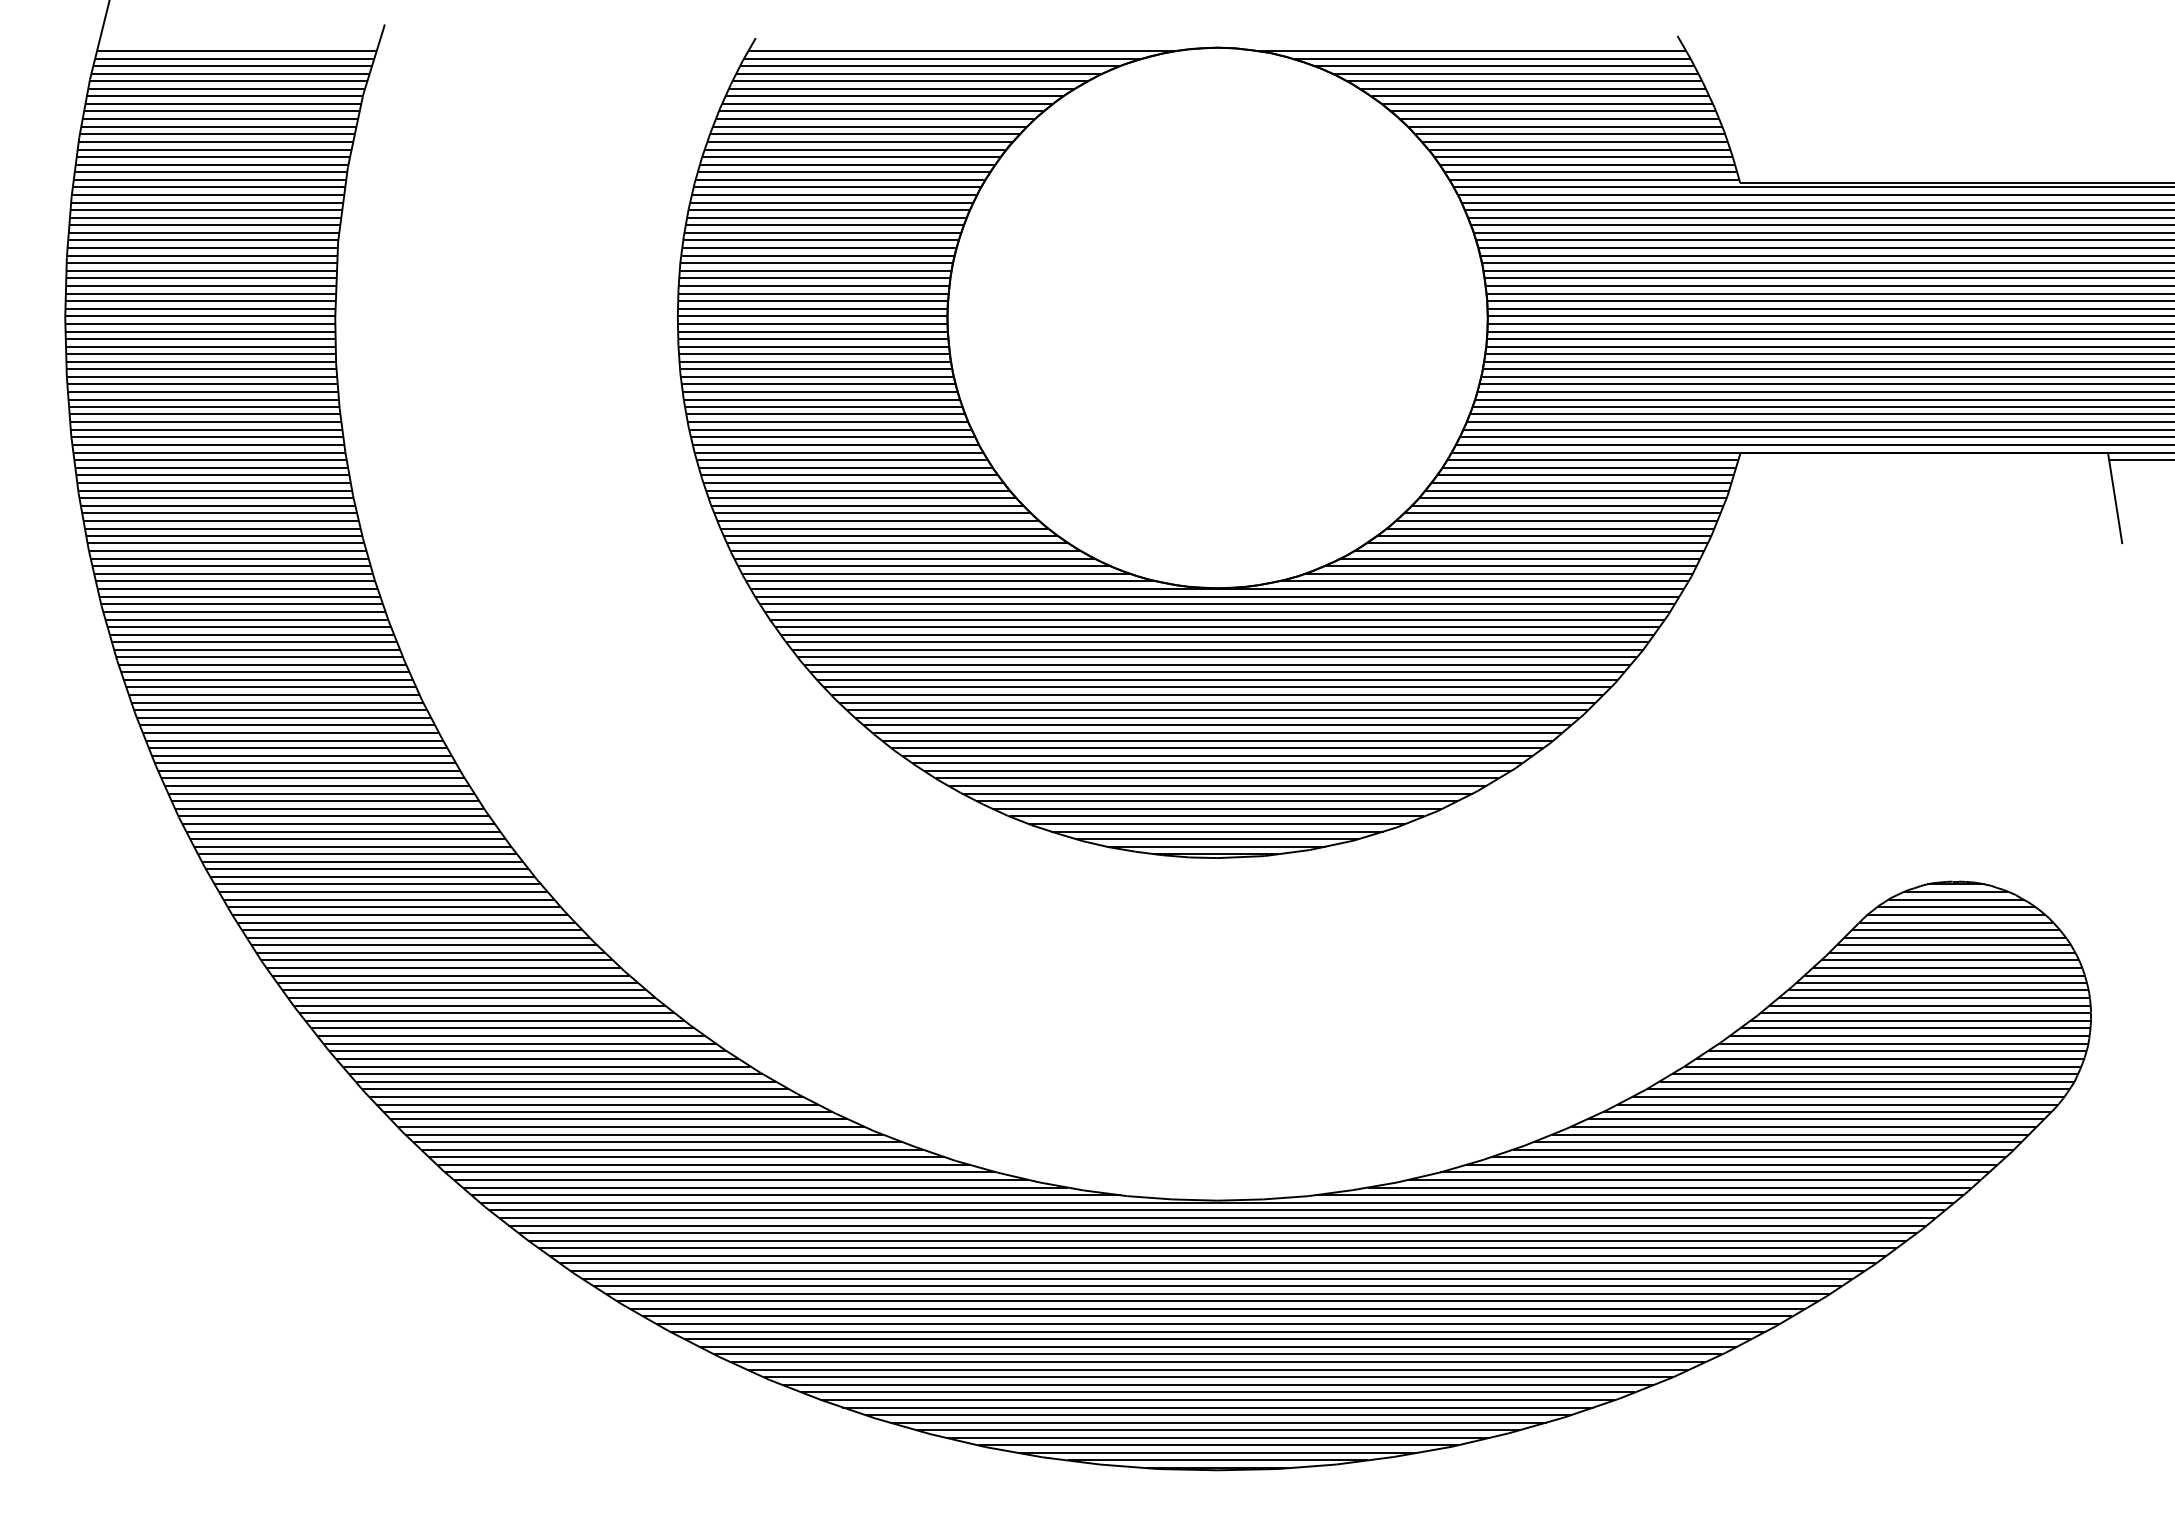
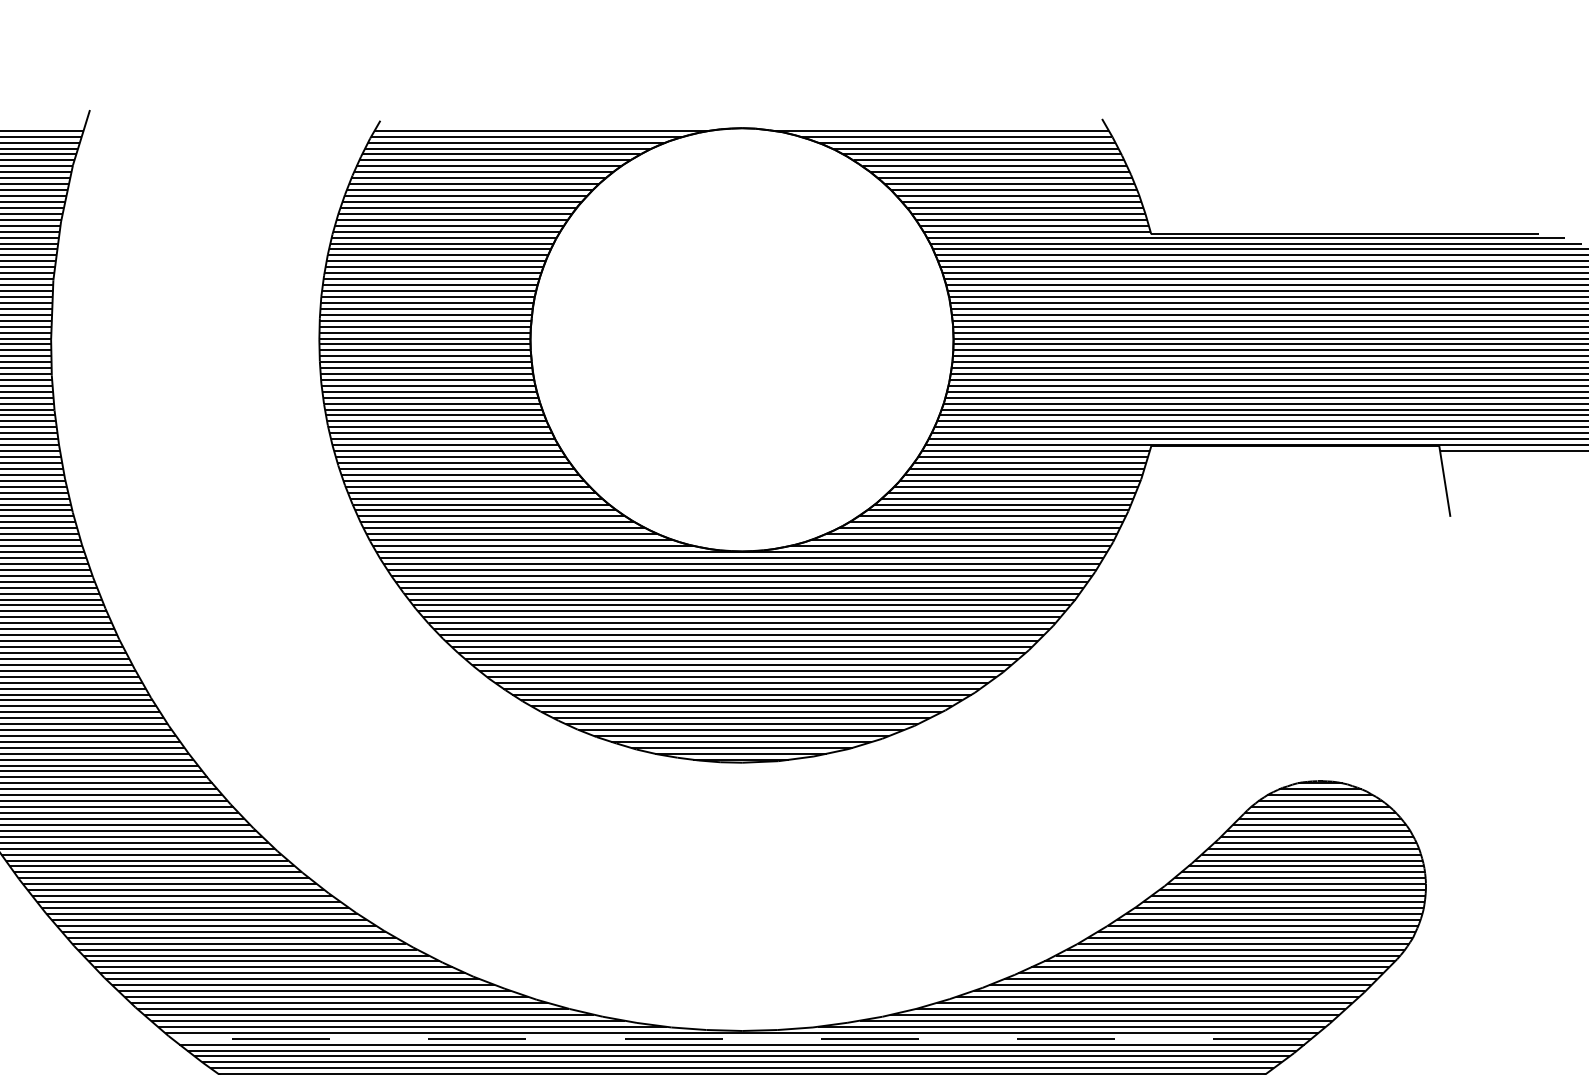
line: (1217, 1210) -> (741, 1038), solid -> dashed

